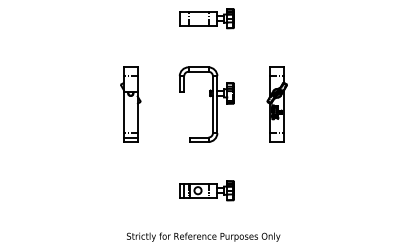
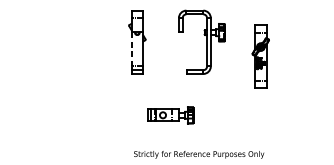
part: (276, 104) -> (260, 56), moved
line: (123, 112) -> (131, 48), solid -> dashed
part: (206, 190) -> (170, 115), moved

